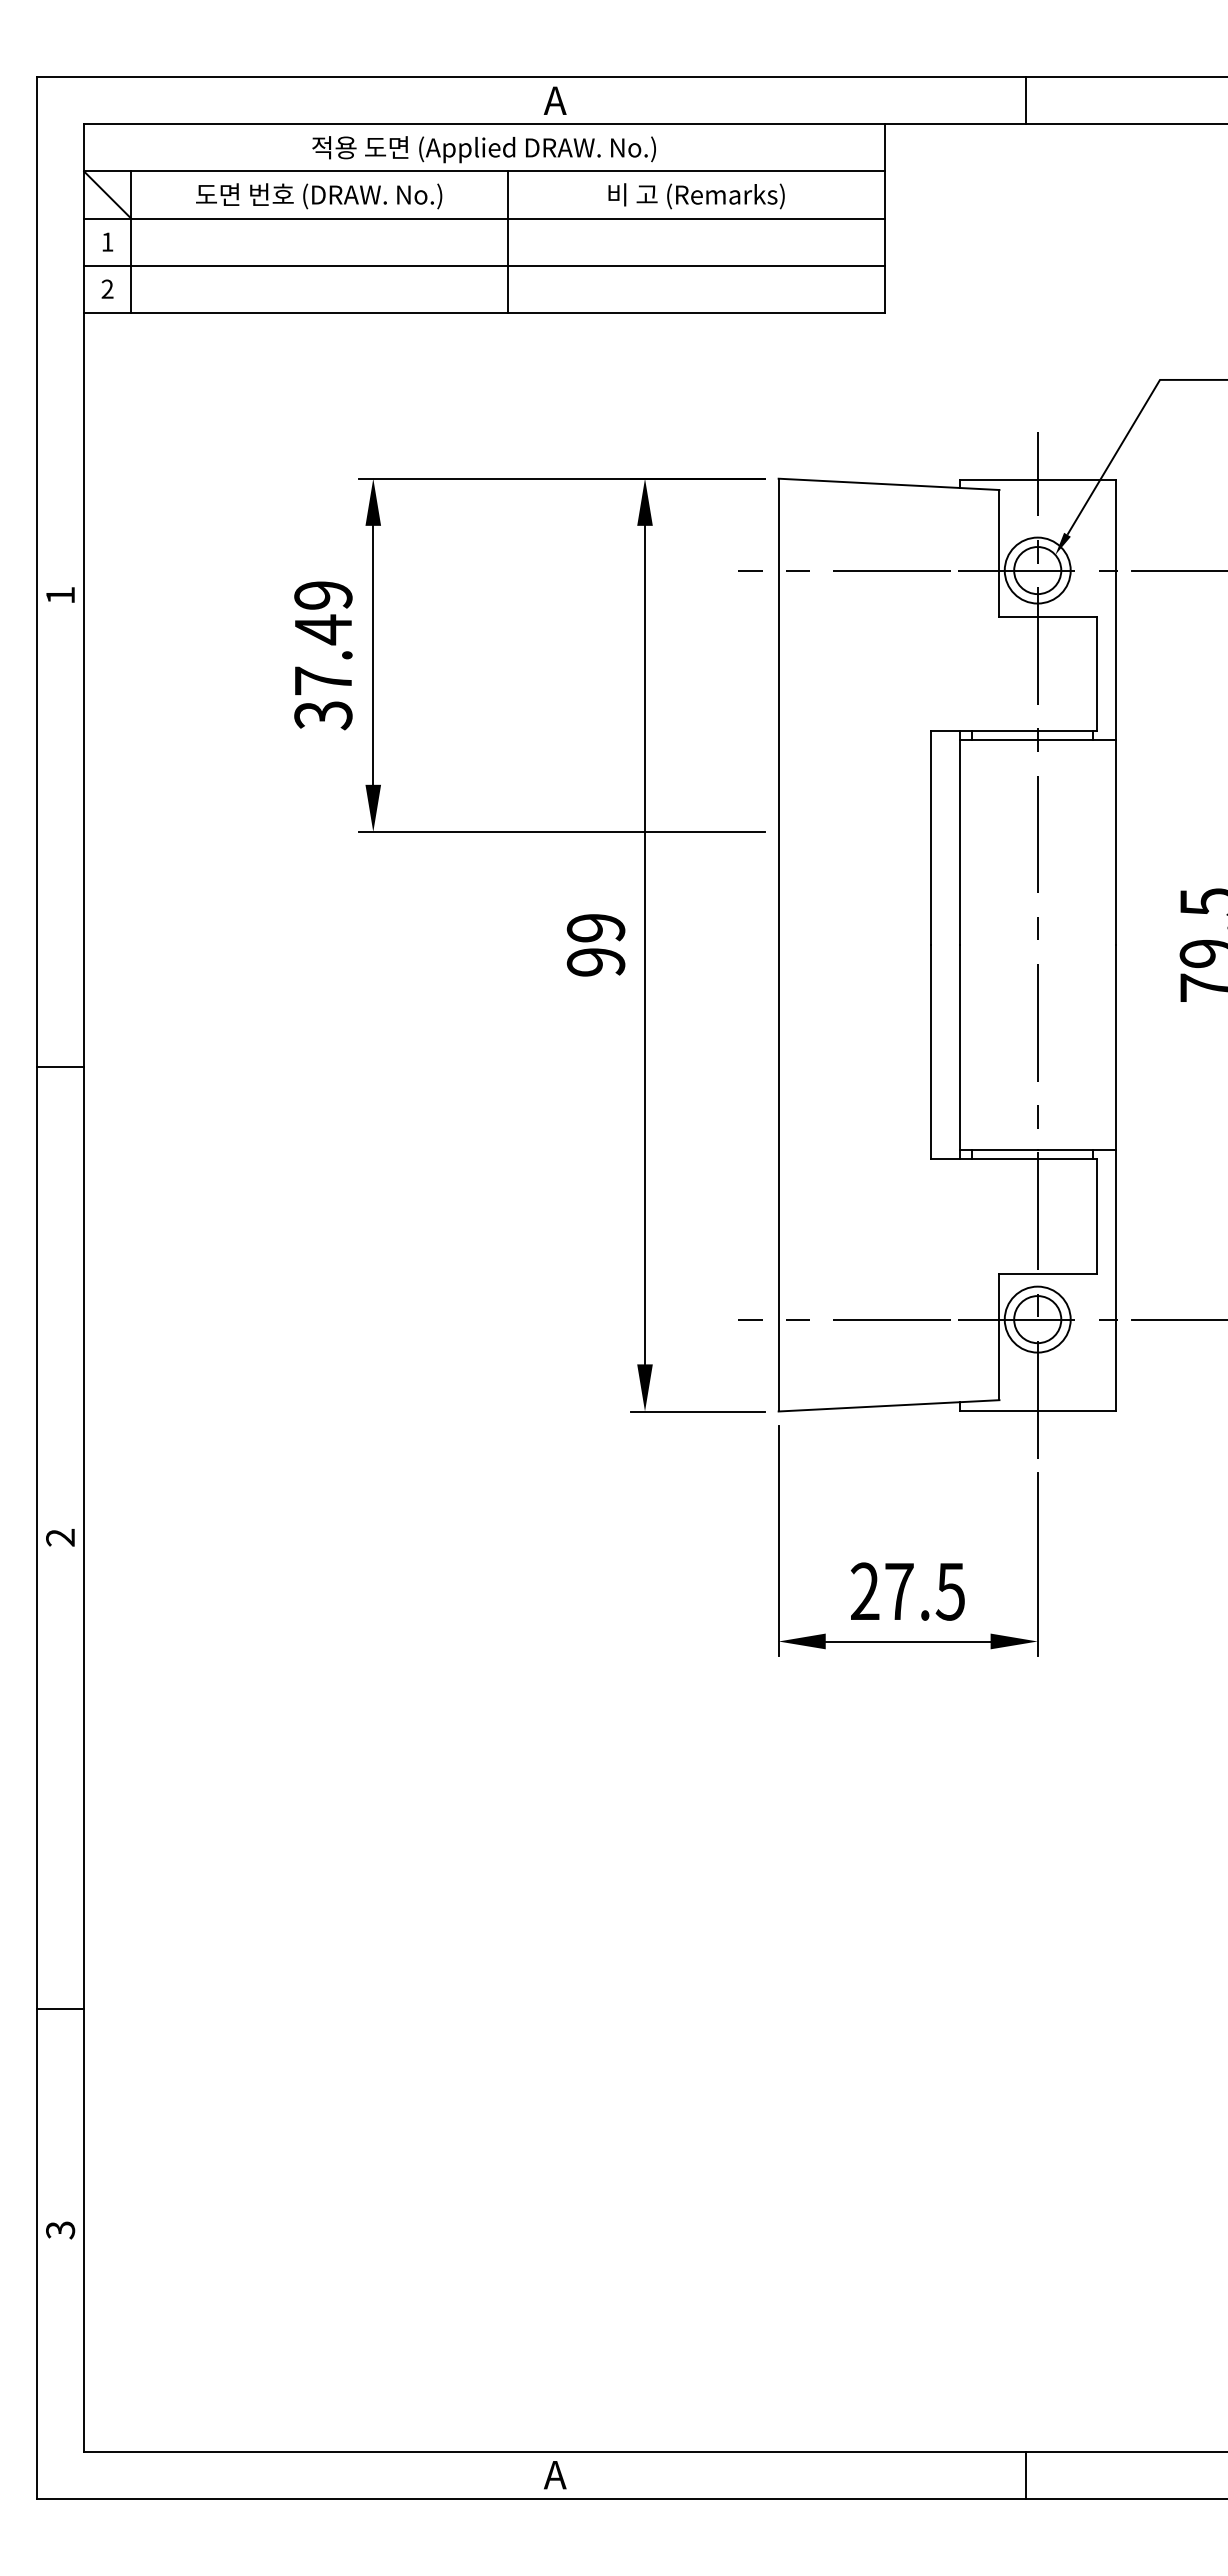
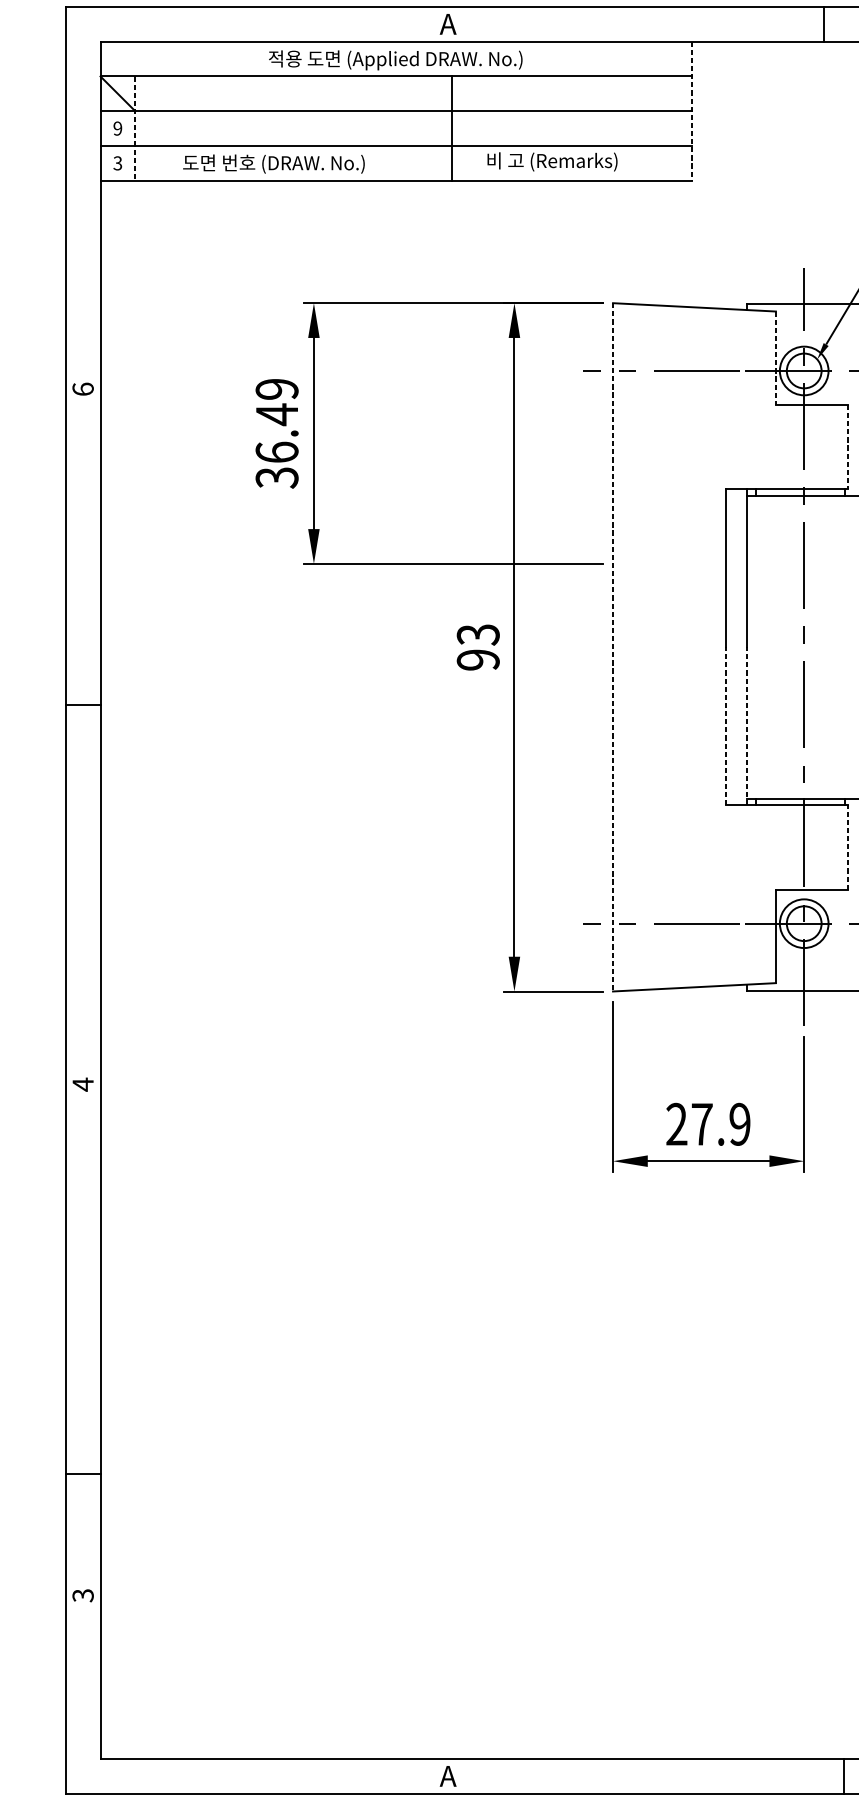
line: (1026, 100) -> (823, 24), moved
text: (319, 196) -> (274, 164), moved
text: (696, 196) -> (552, 162), moved
line: (885, 219) -> (691, 111), solid -> dashed
text: (107, 241) -> (117, 128), 1 -> 9
line: (508, 241) -> (452, 128), moved
line: (131, 242) -> (135, 128), solid -> dashed
text: (107, 289) -> (117, 163), 2 -> 3
line: (999, 553) -> (776, 358), solid -> dashed
text: (60, 594) -> (83, 388), 1 -> 6
line: (1097, 674) -> (848, 447), solid -> dashed
text: (323, 680) -> (277, 452), 37.49 -> 36.49
text: (596, 928) -> (478, 635), 99 -> 93
line: (778, 945) -> (612, 647), solid -> dashed
line: (931, 1051) -> (725, 725), solid -> dashed
line: (959, 1051) -> (746, 725), solid -> dashed
line: (60, 1066) -> (83, 705), moved
line: (1097, 1216) -> (848, 847), solid -> dashed
text: (60, 1537) -> (83, 1084), 2 -> 4
text: (949, 1591) -> (739, 1124), 27.5 -> 27.9
line: (60, 2008) -> (83, 1473), moved
line: (1026, 2474) -> (843, 1775), moved

